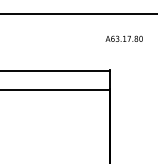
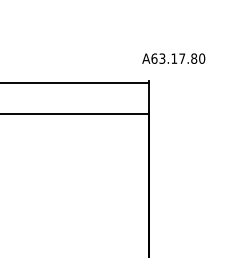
text: (123, 38) -> (172, 57), moved

